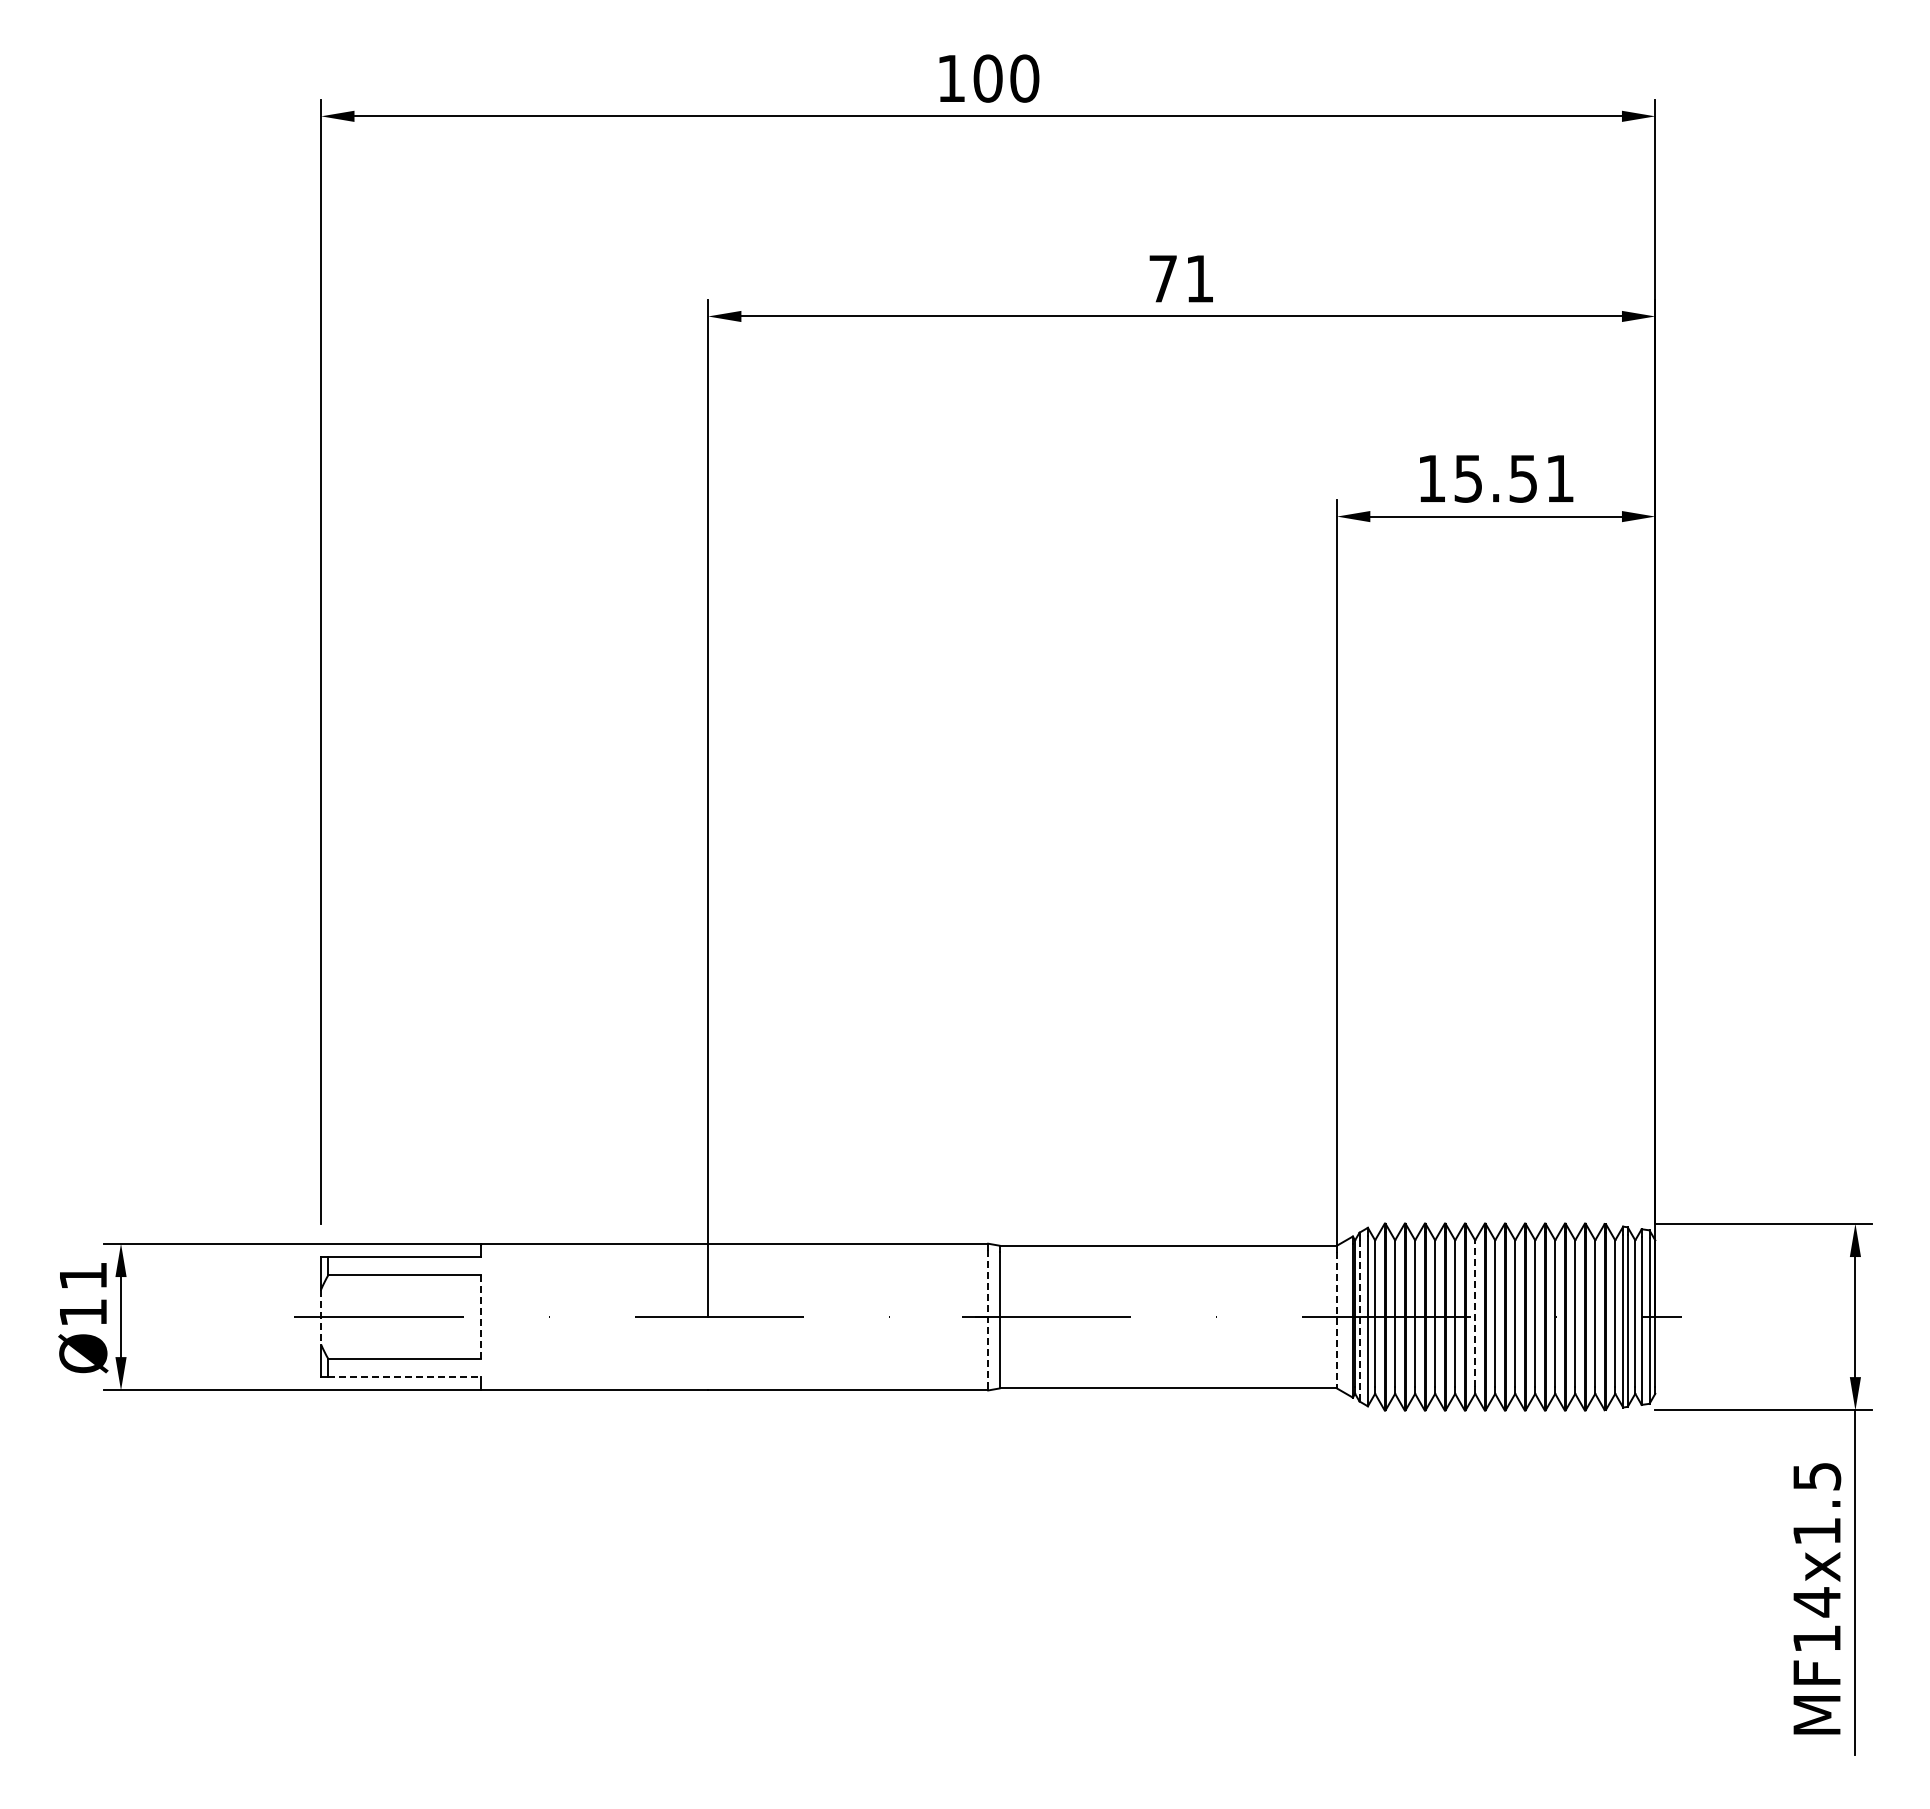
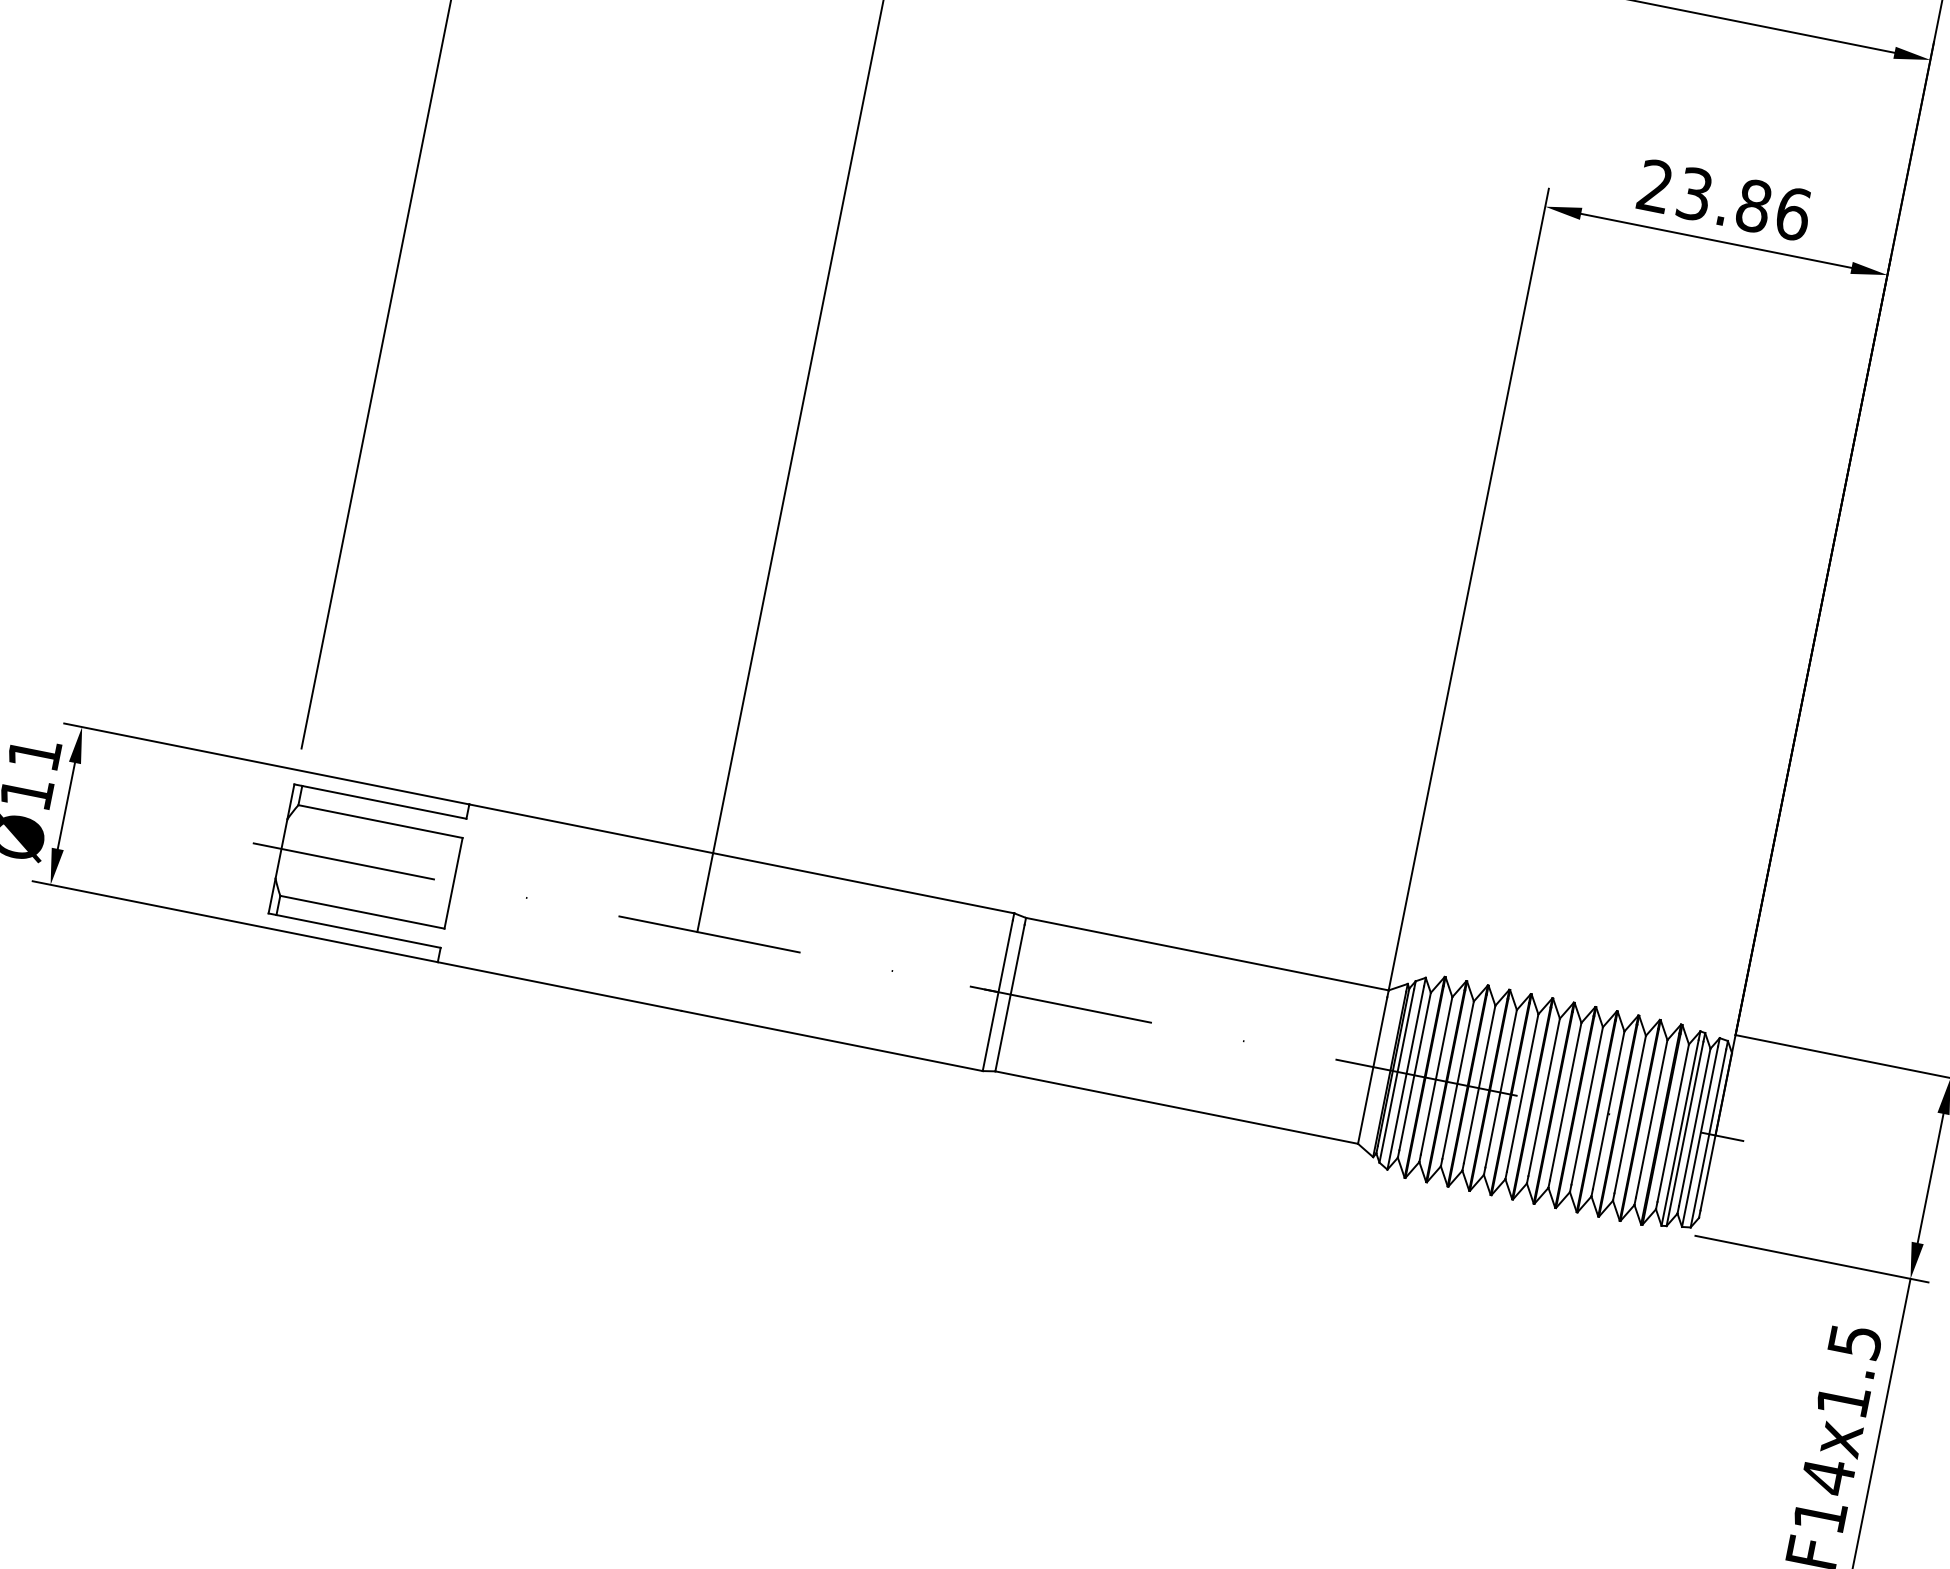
text: (1496, 478) -> (1724, 200), 15.51 -> 23.86
line: (1475, 1313) -> (1523, 1093), dashed -> solid
line: (321, 1317) -> (281, 849), dashed -> solid
line: (481, 1317) -> (453, 883), dashed -> solid
line: (988, 1320) -> (998, 995), dashed -> solid
line: (1336, 1320) -> (1372, 1070), dashed -> solid
line: (1359, 1320) -> (1396, 1075), dashed -> solid
line: (405, 1377) -> (359, 931), dashed -> solid

